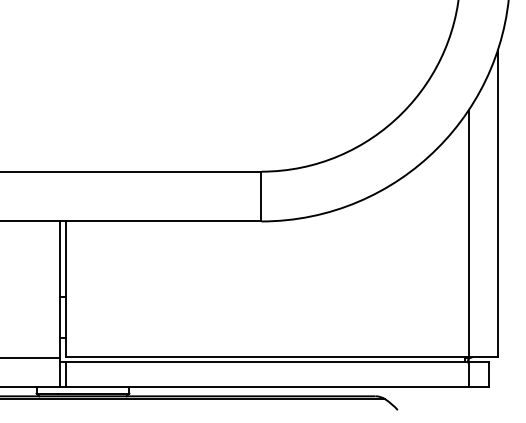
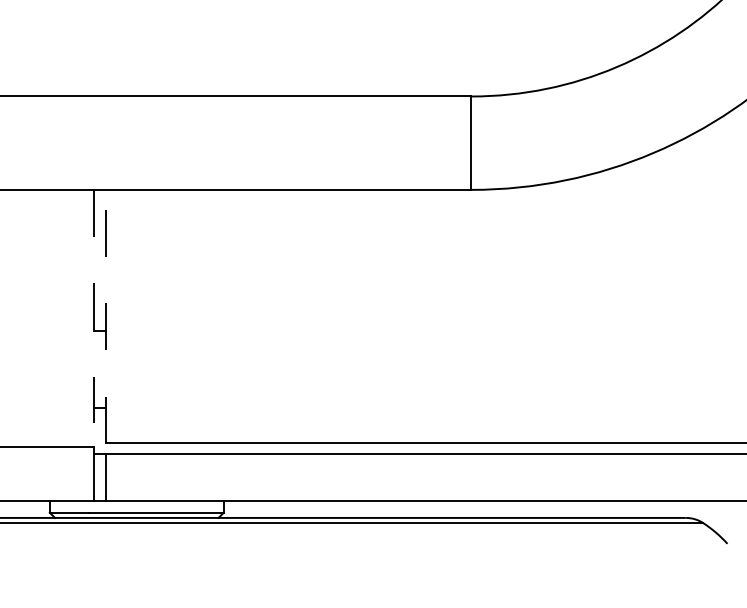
line: (66, 289) -> (105, 317), solid -> dashed
line: (60, 290) -> (94, 319), solid -> dashed

